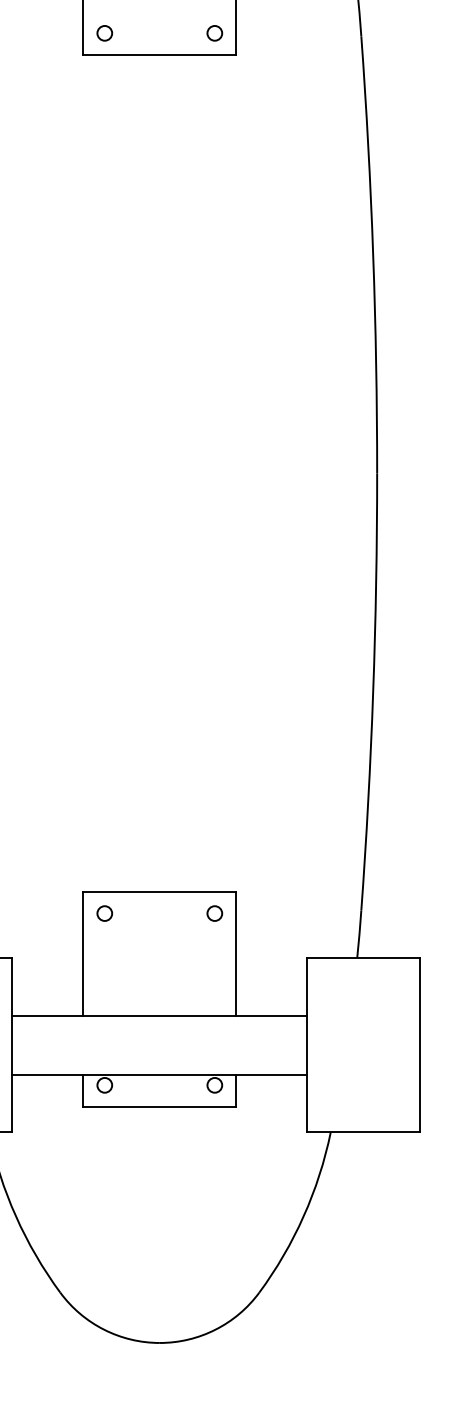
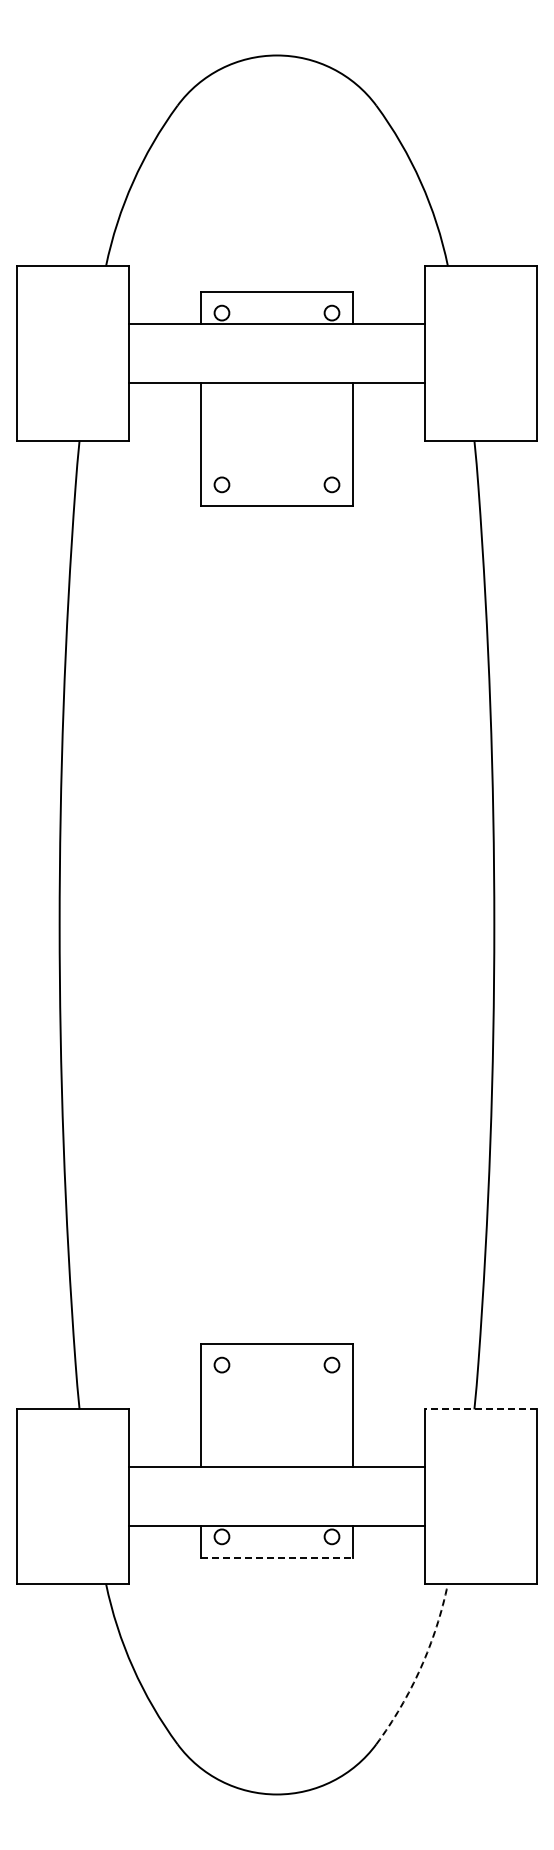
line: (363, 957) -> (480, 1409), solid -> dashed
line: (160, 1106) -> (277, 1558), solid -> dashed
arc: (303, 1215) -> (420, 1667), solid -> dashed

